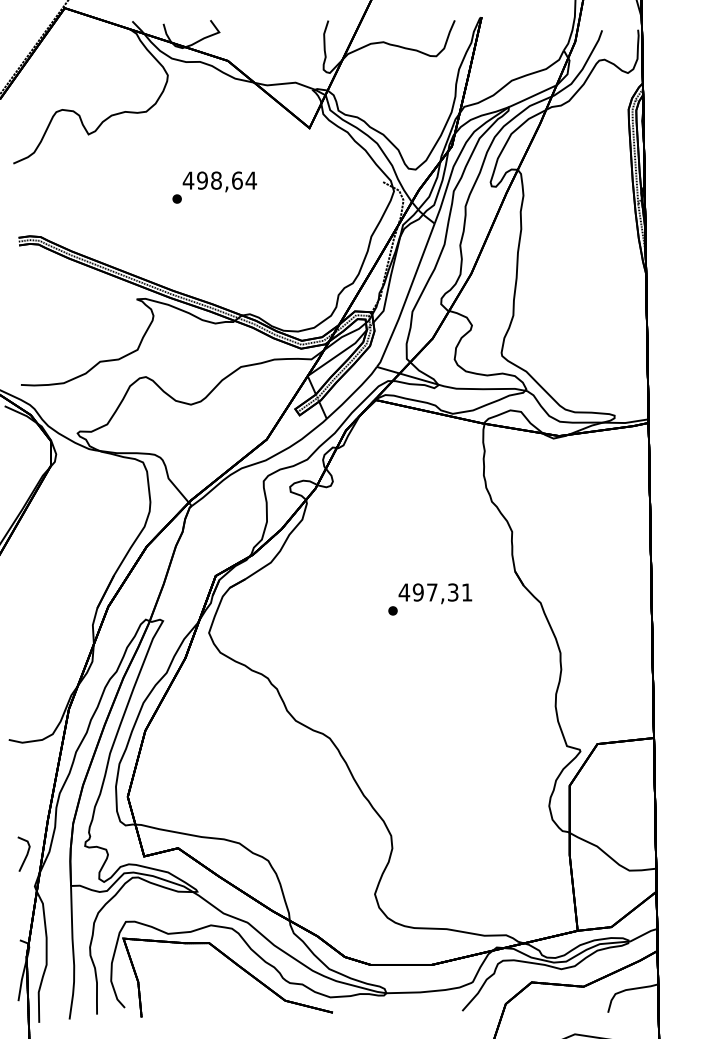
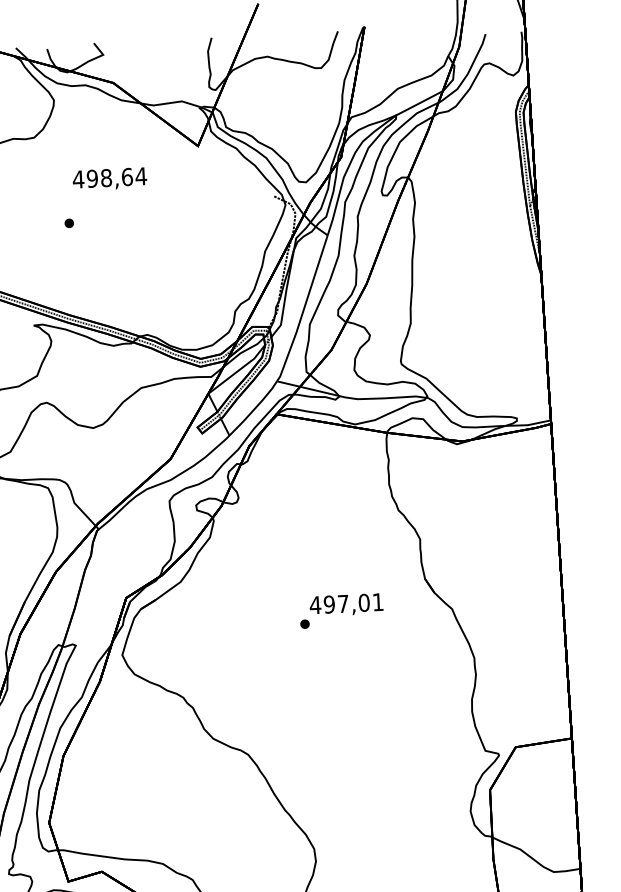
text: (219, 181) -> (109, 178), moved
text: (452, 592) -> (363, 602), 497,31 -> 497,01

